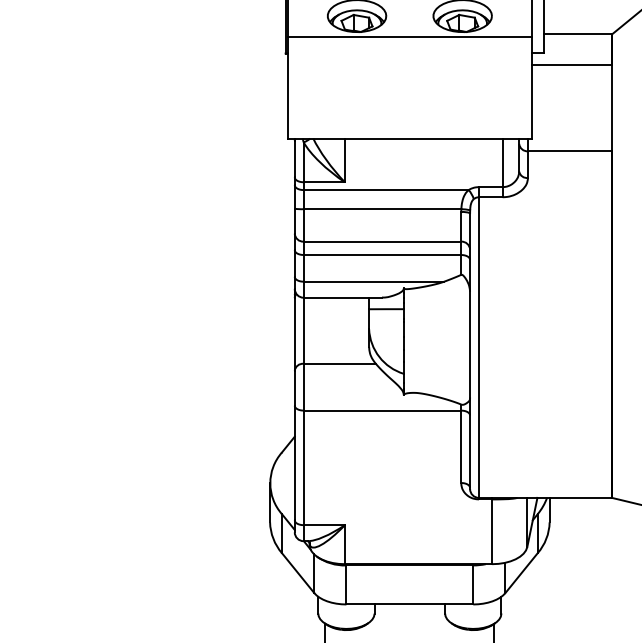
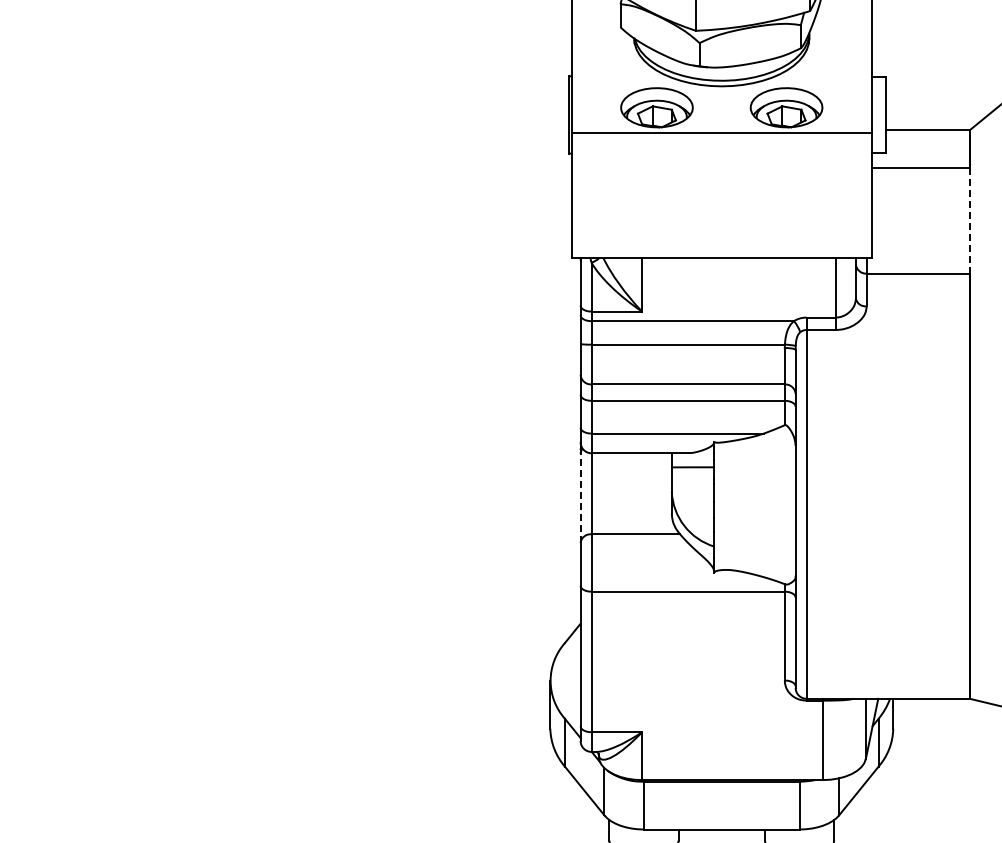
line: (611, 107) -> (969, 220), solid -> dashed
line: (294, 334) -> (580, 498), solid -> dashed

